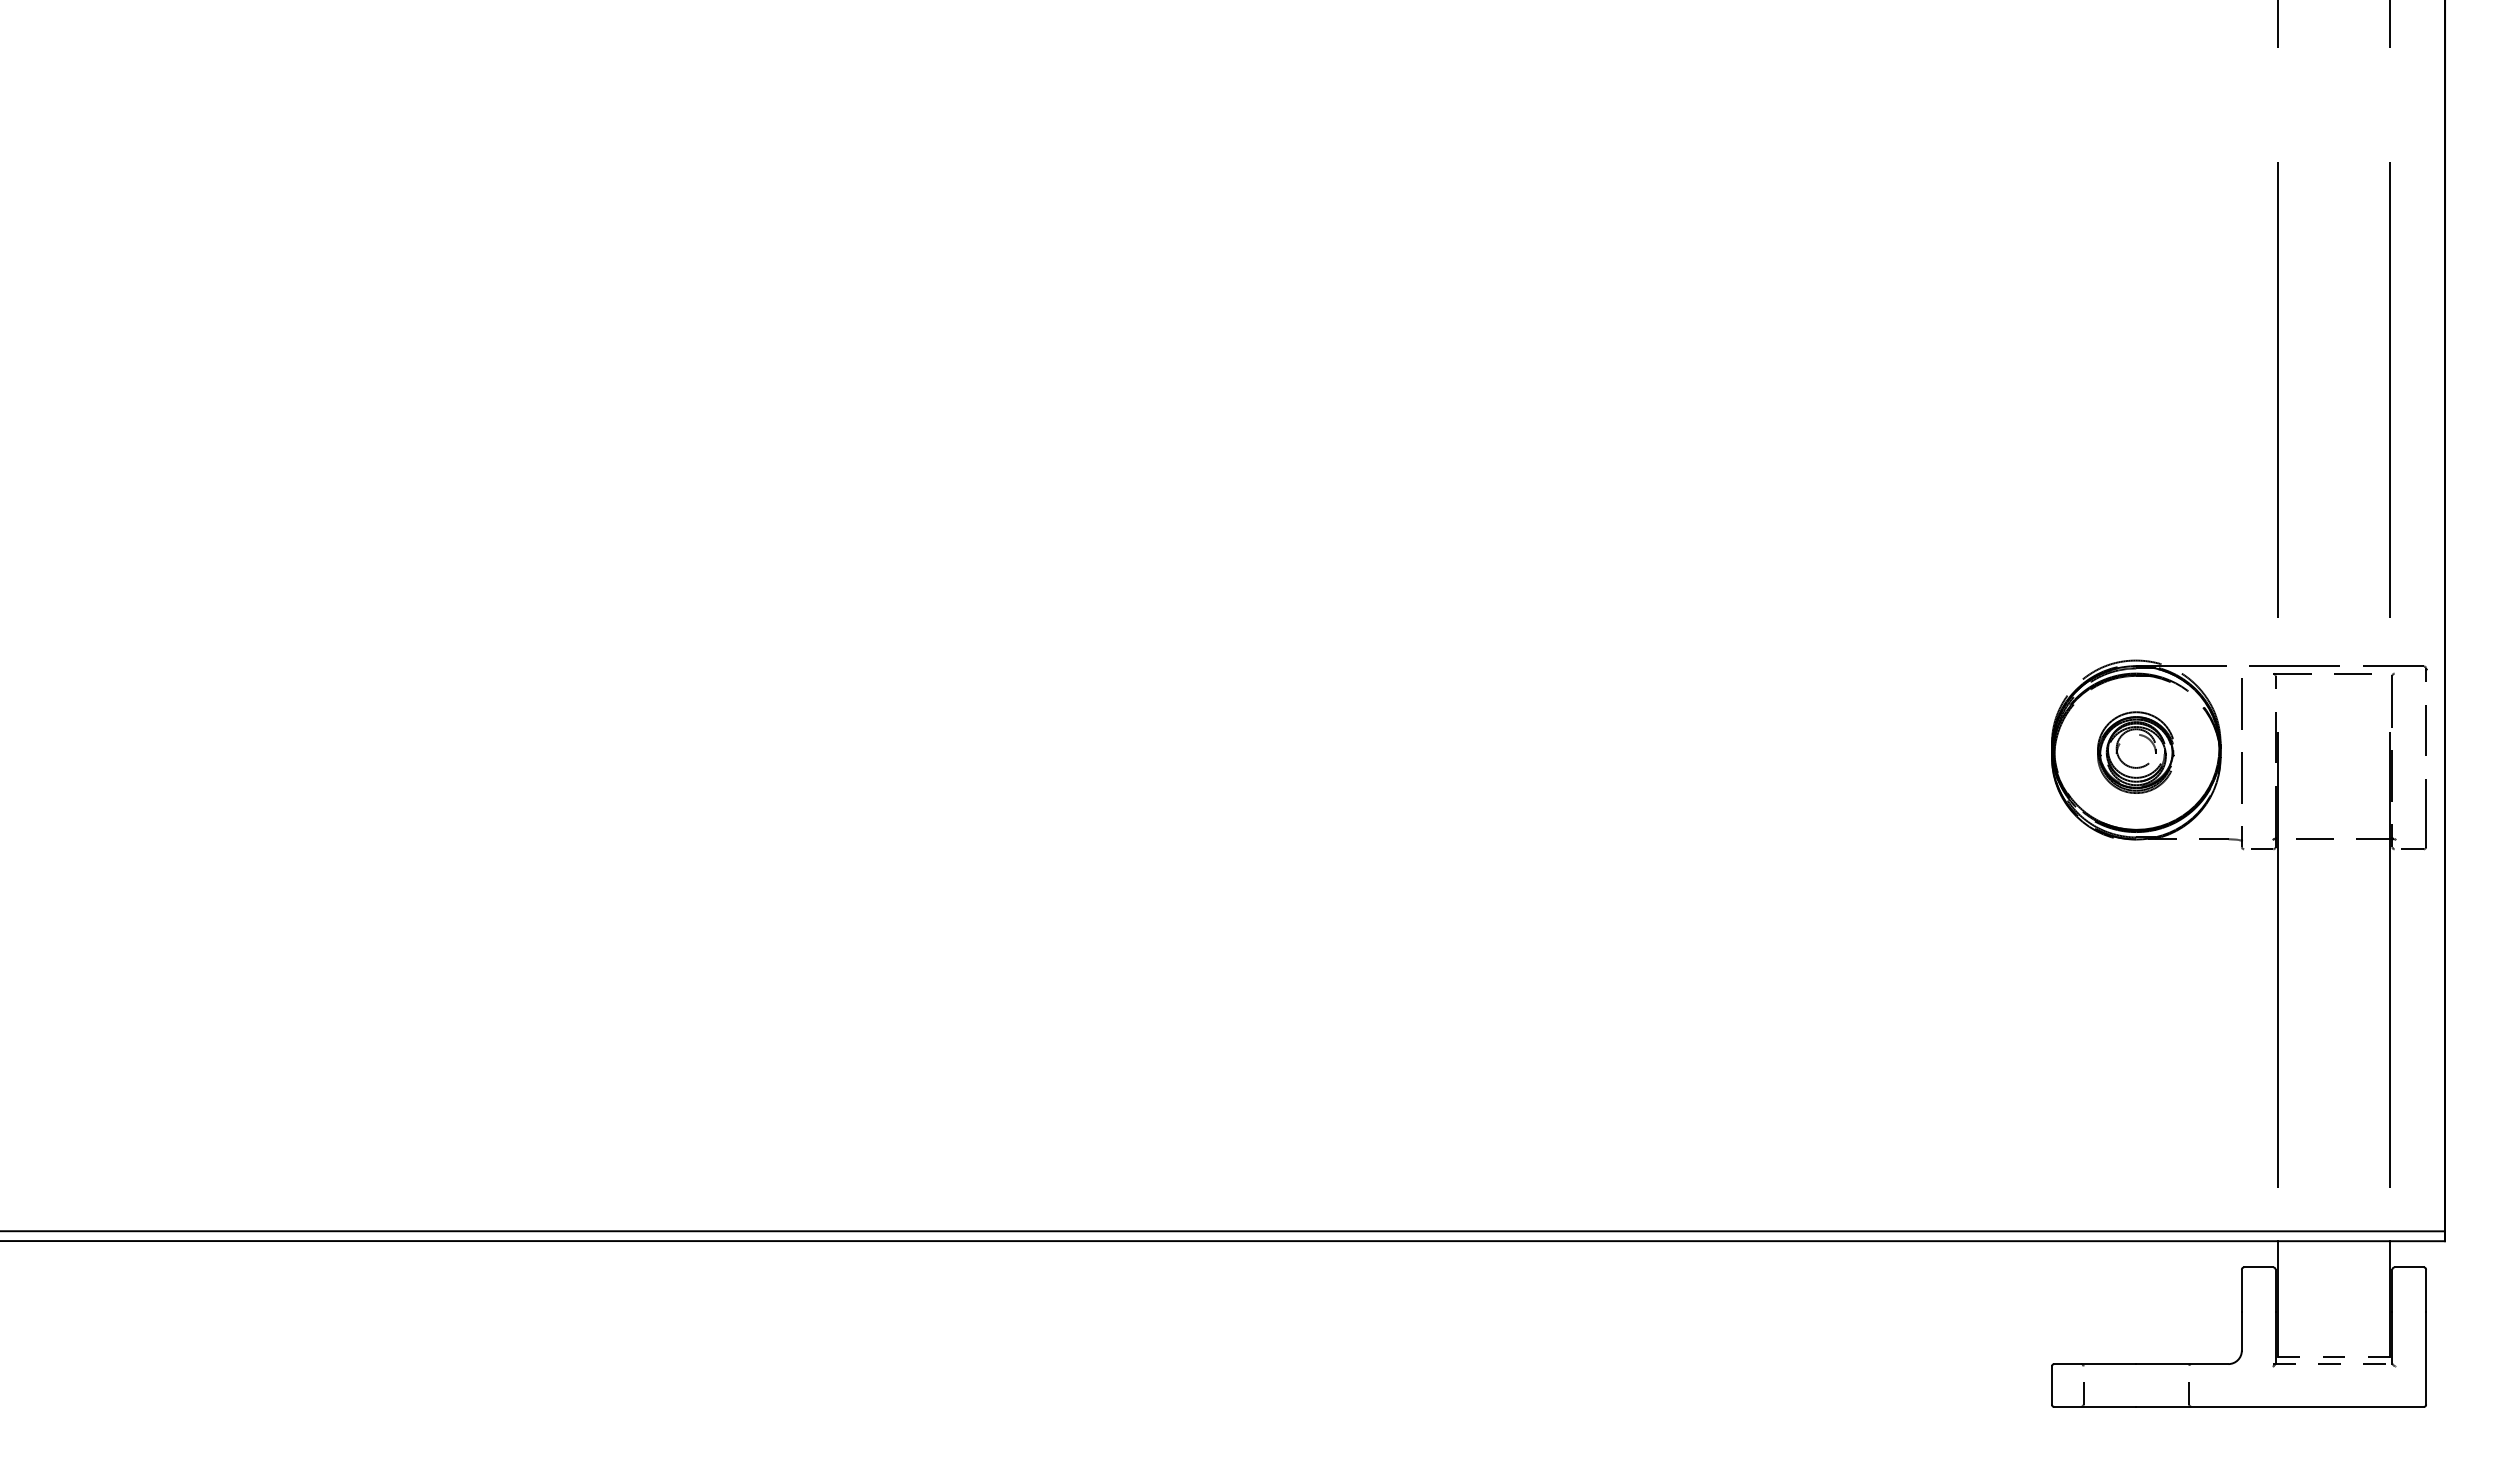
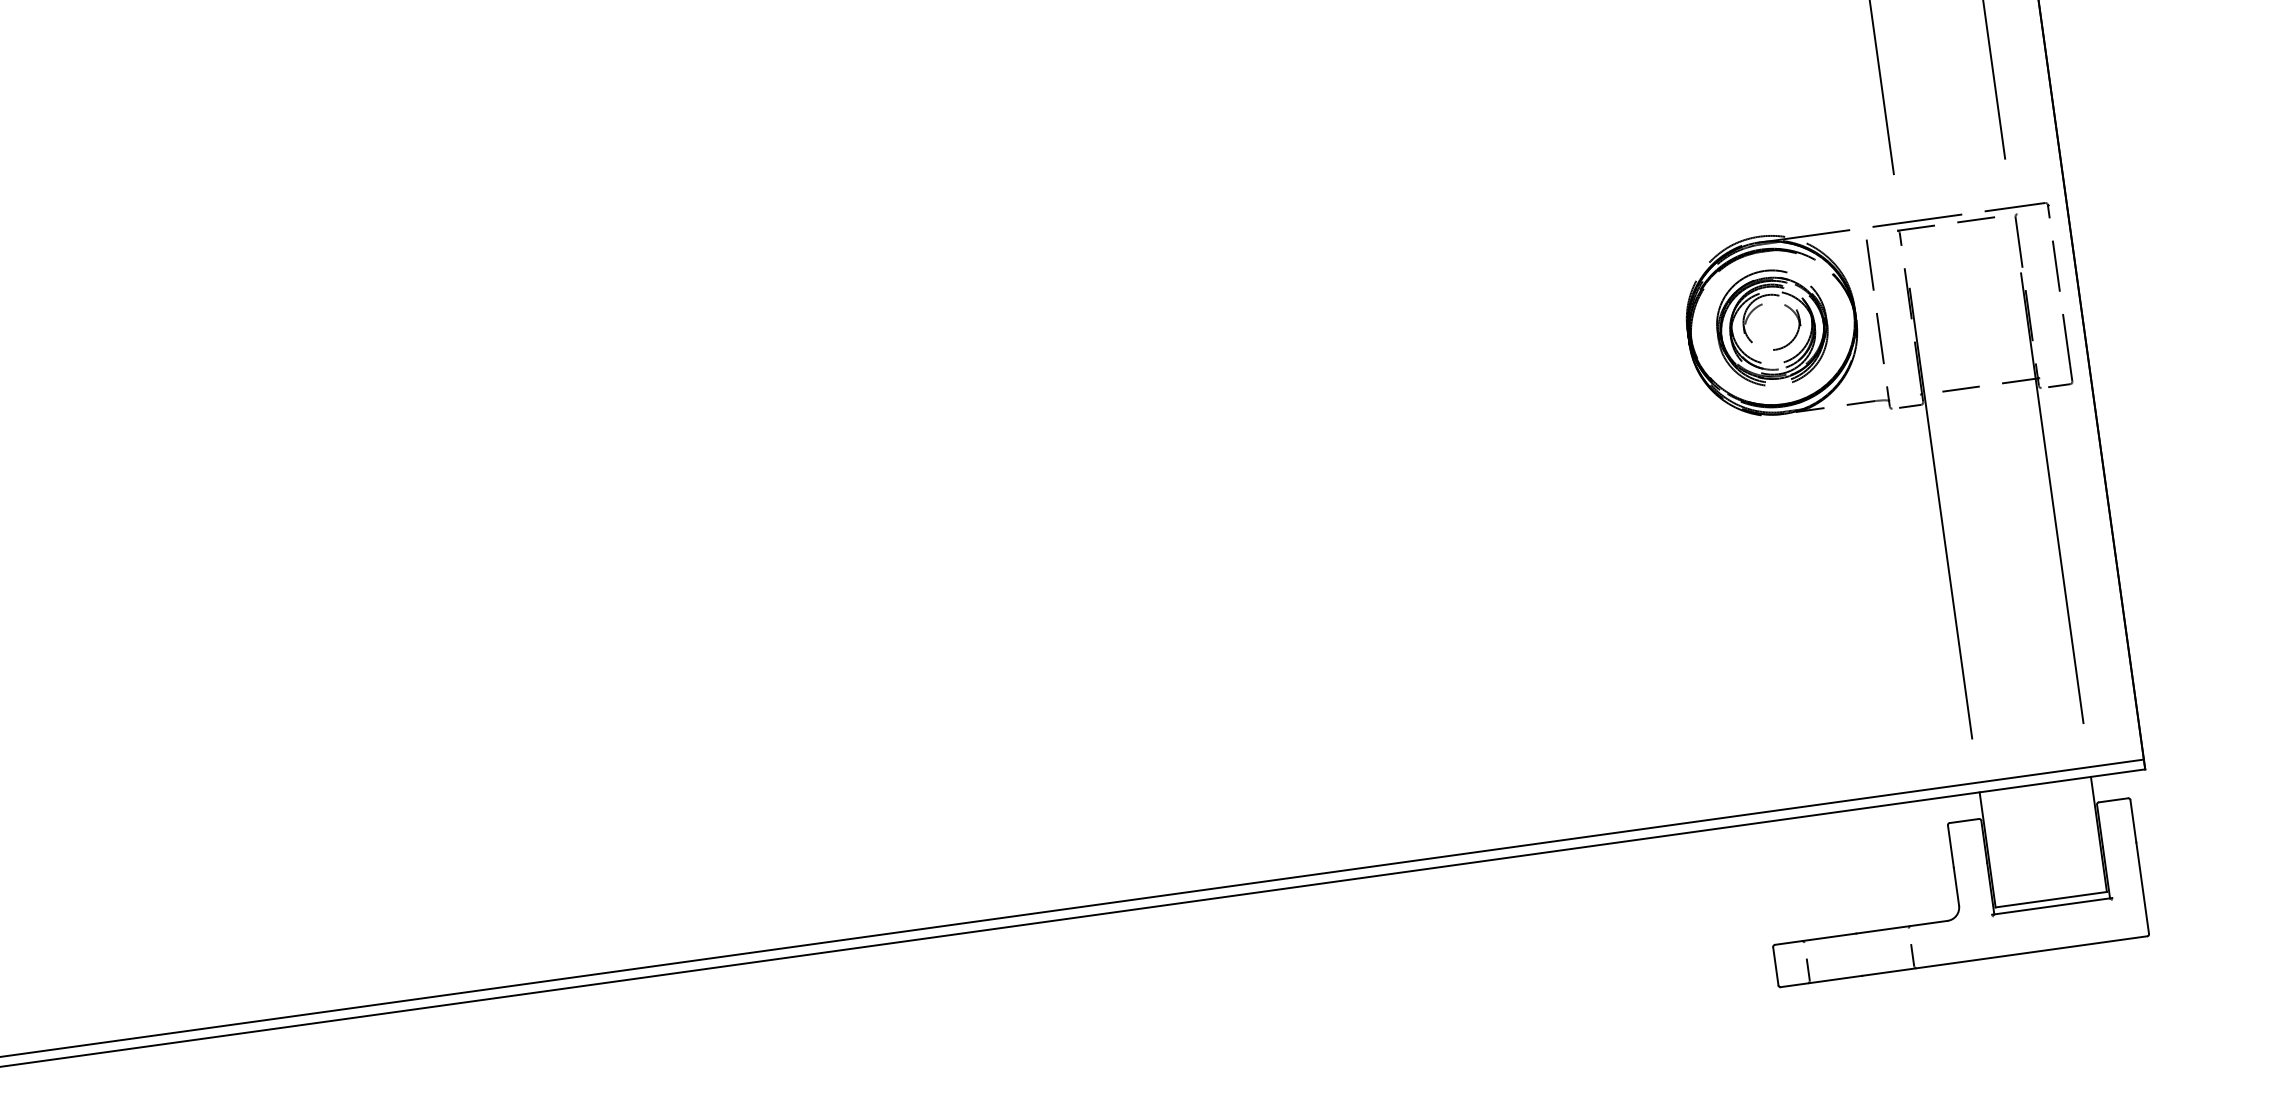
part: (2136, 751) -> (1772, 326), size x1.43
line: (2334, 1357) -> (2051, 899), dashed -> solid
line: (2333, 1364) -> (2051, 906), dashed -> solid

